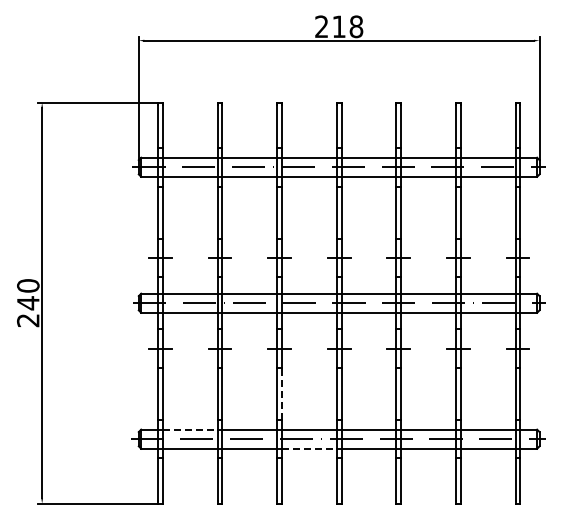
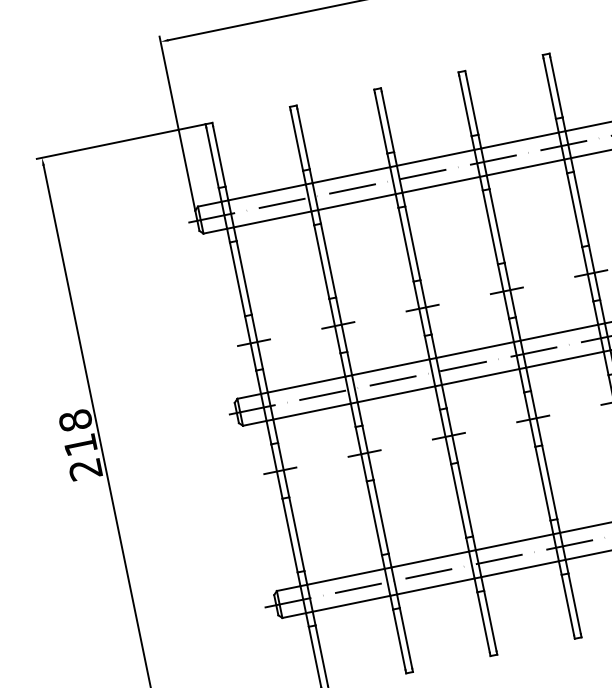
text: (28, 294) -> (78, 432), 240 -> 218
line: (281, 393) -> (464, 499), dashed -> solid
line: (190, 429) -> (346, 576), dashed -> solid
line: (309, 448) -> (520, 568), dashed -> solid

